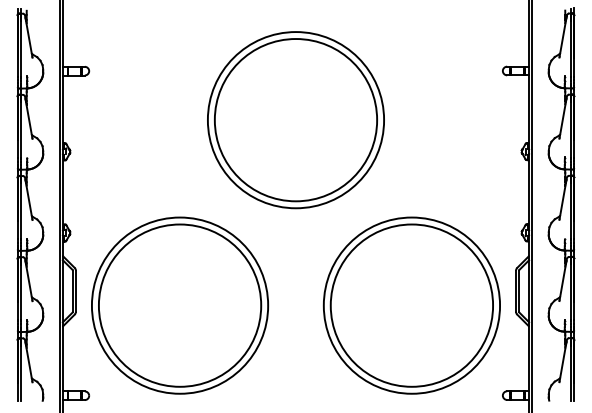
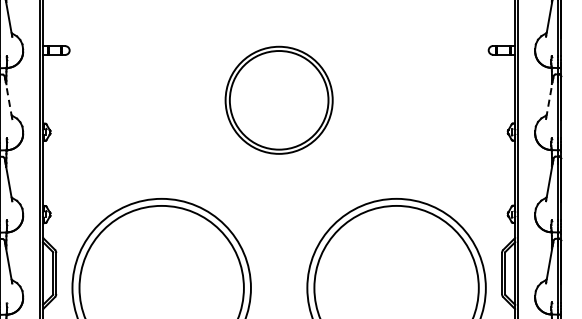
line: (29, 119) -> (9, 99), solid -> dashed
line: (562, 119) -> (549, 99), solid -> dashed
part: (295, 120) -> (278, 100), size x0.6

